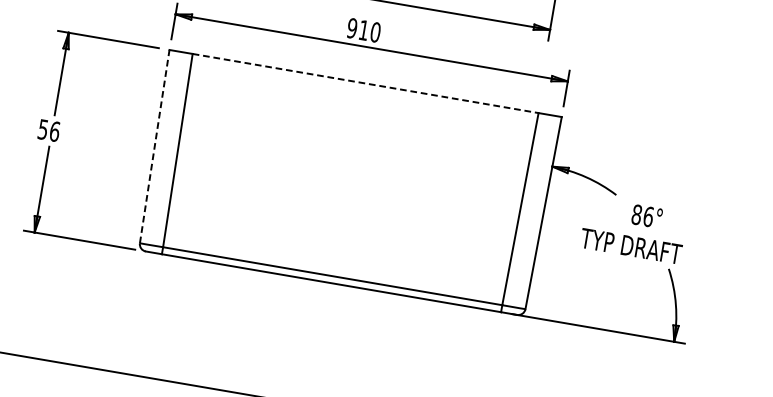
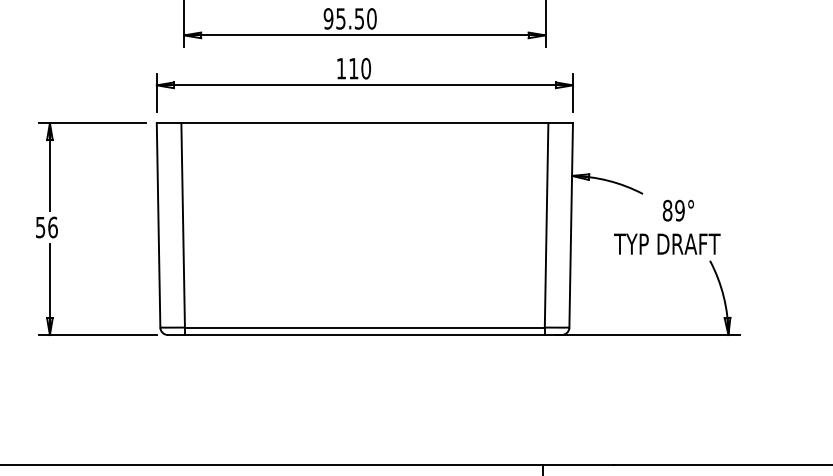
text: (352, 28) -> (341, 68), 910 -> 110
line: (366, 83) -> (365, 123), dashed -> solid
line: (154, 145) -> (158, 224), dashed -> solid
text: (648, 216) -> (679, 210), 86° -> 89°

